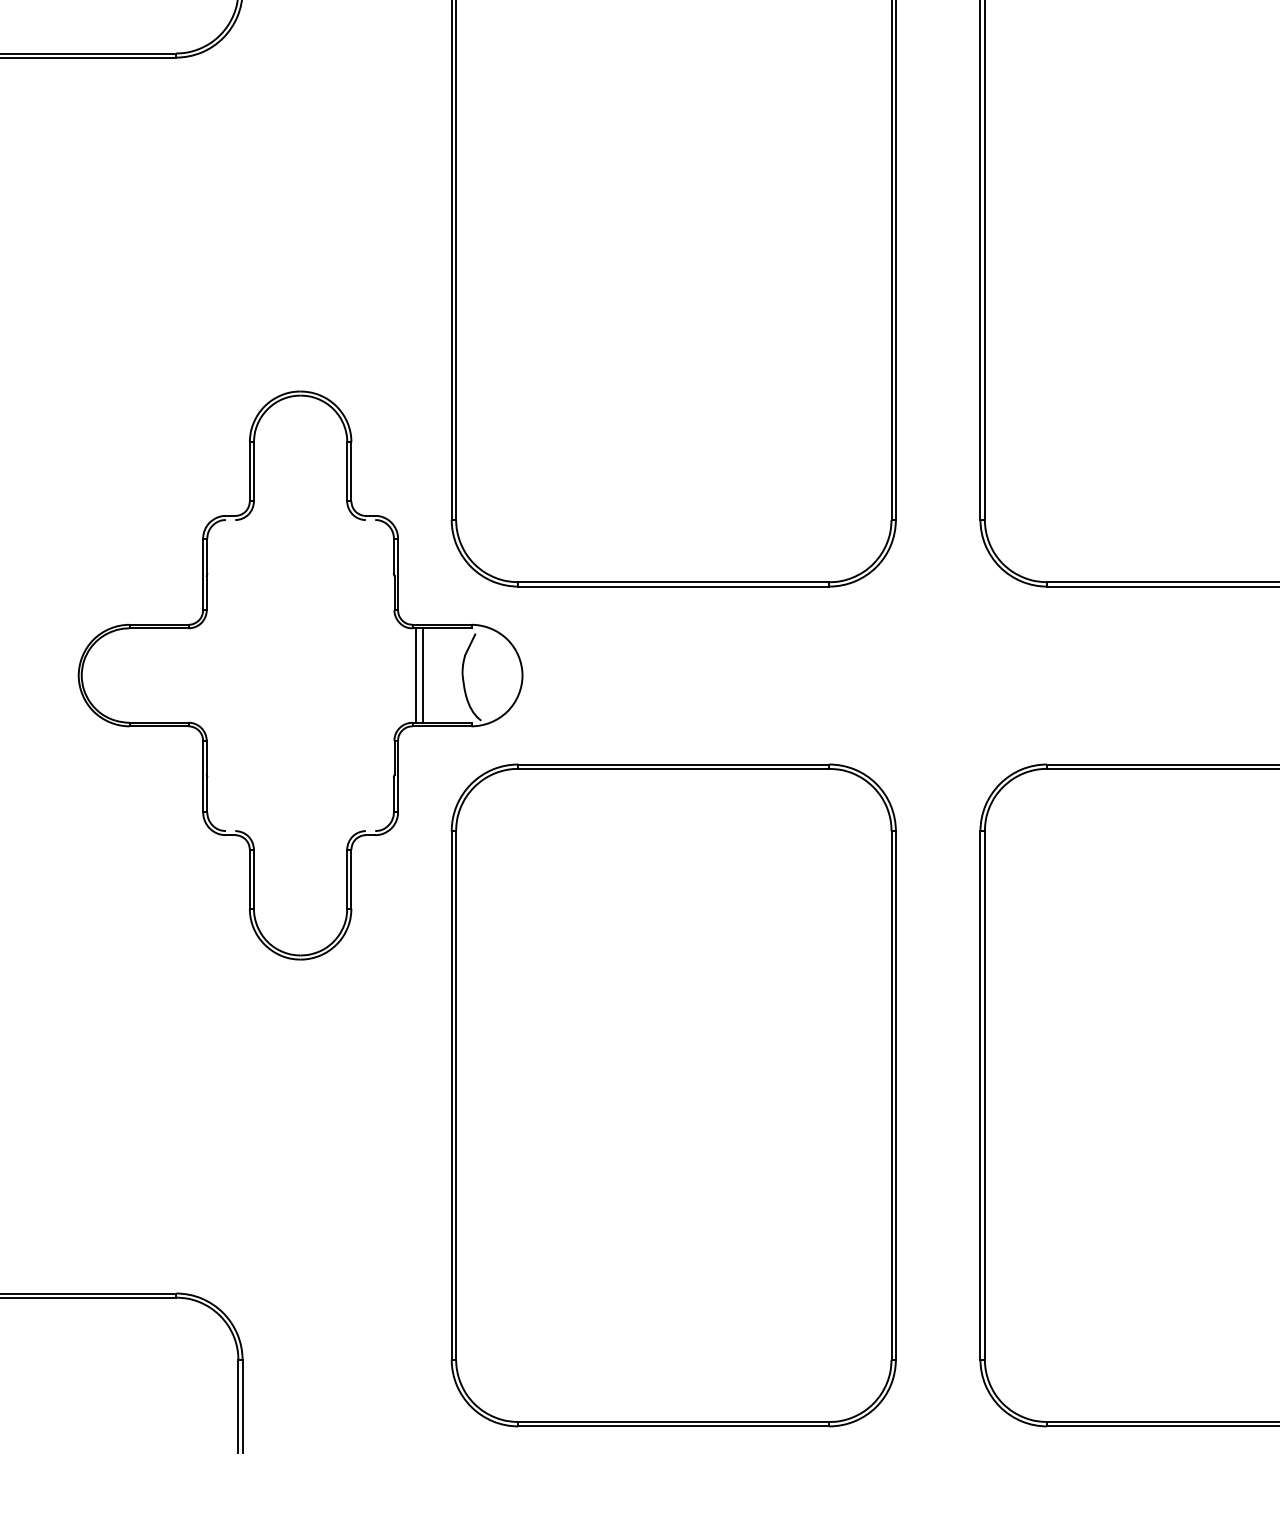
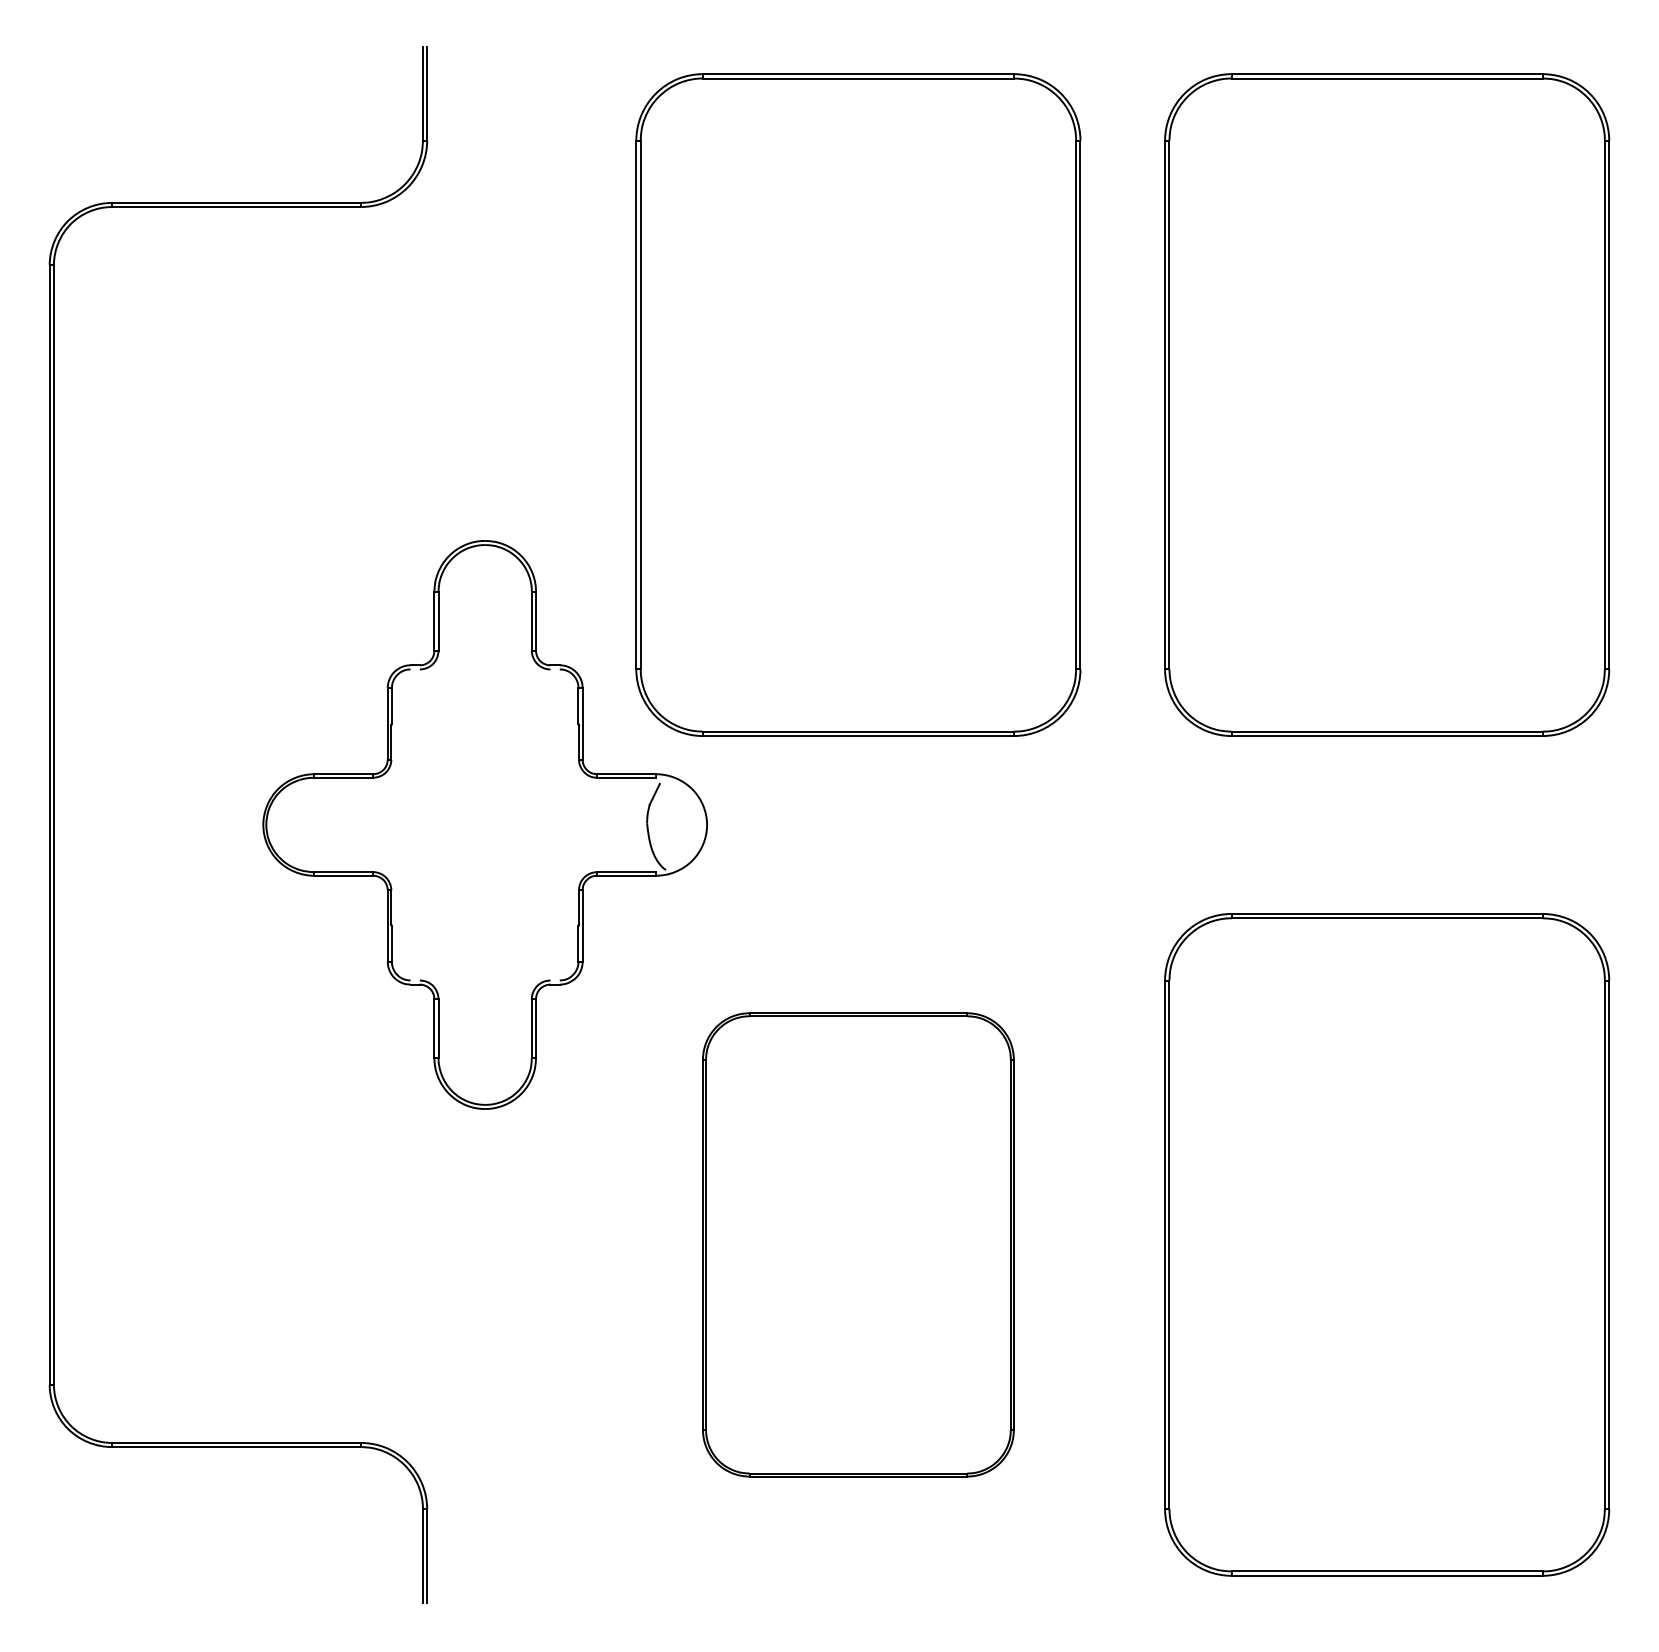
line: (415, 675) -> (600, 824), removed
line: (422, 675) -> (607, 824), removed
part: (673, 1095) -> (858, 1244), size x0.7

